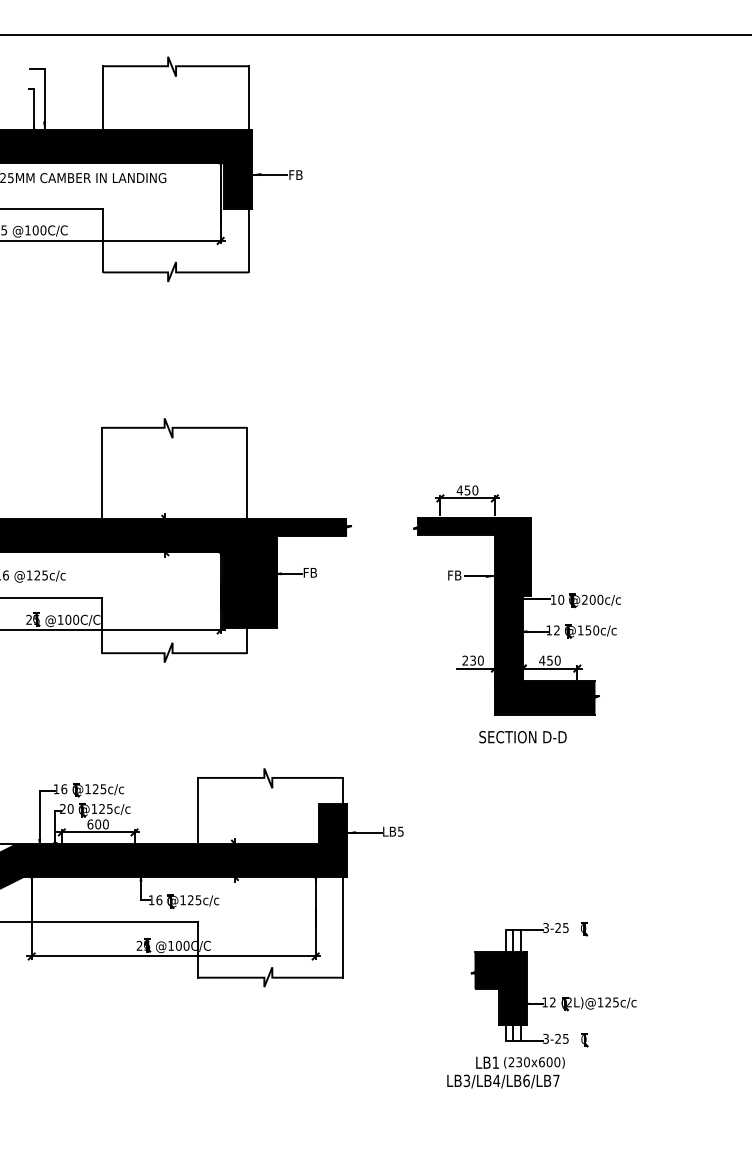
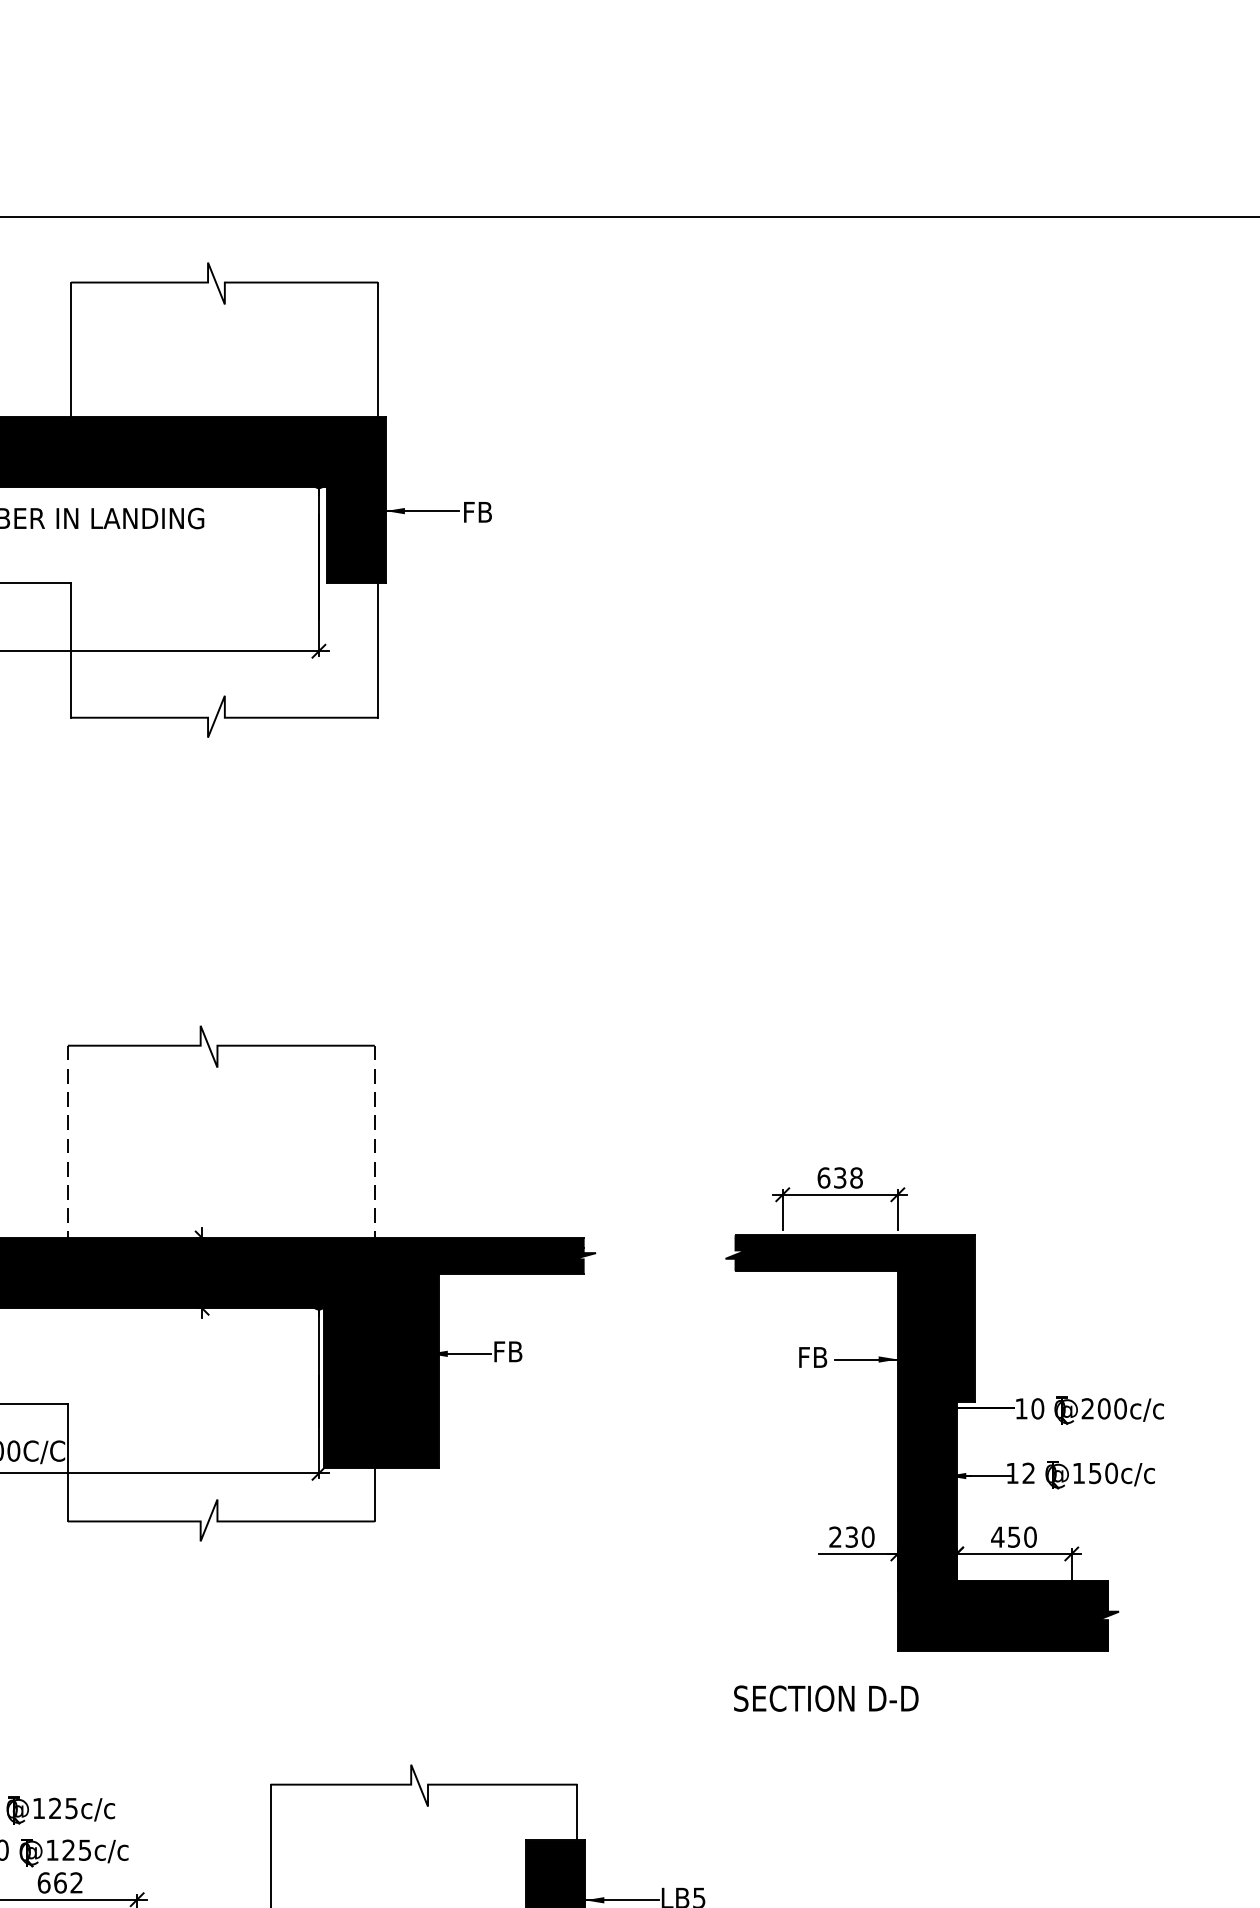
line: (101, 473) -> (67, 1142), solid -> dashed
line: (247, 473) -> (375, 1142), solid -> dashed
text: (467, 490) -> (839, 1178), 450 -> 638
text: (522, 737) -> (825, 1699), moved
text: (101, 824) -> (67, 1882), 600 -> 662

